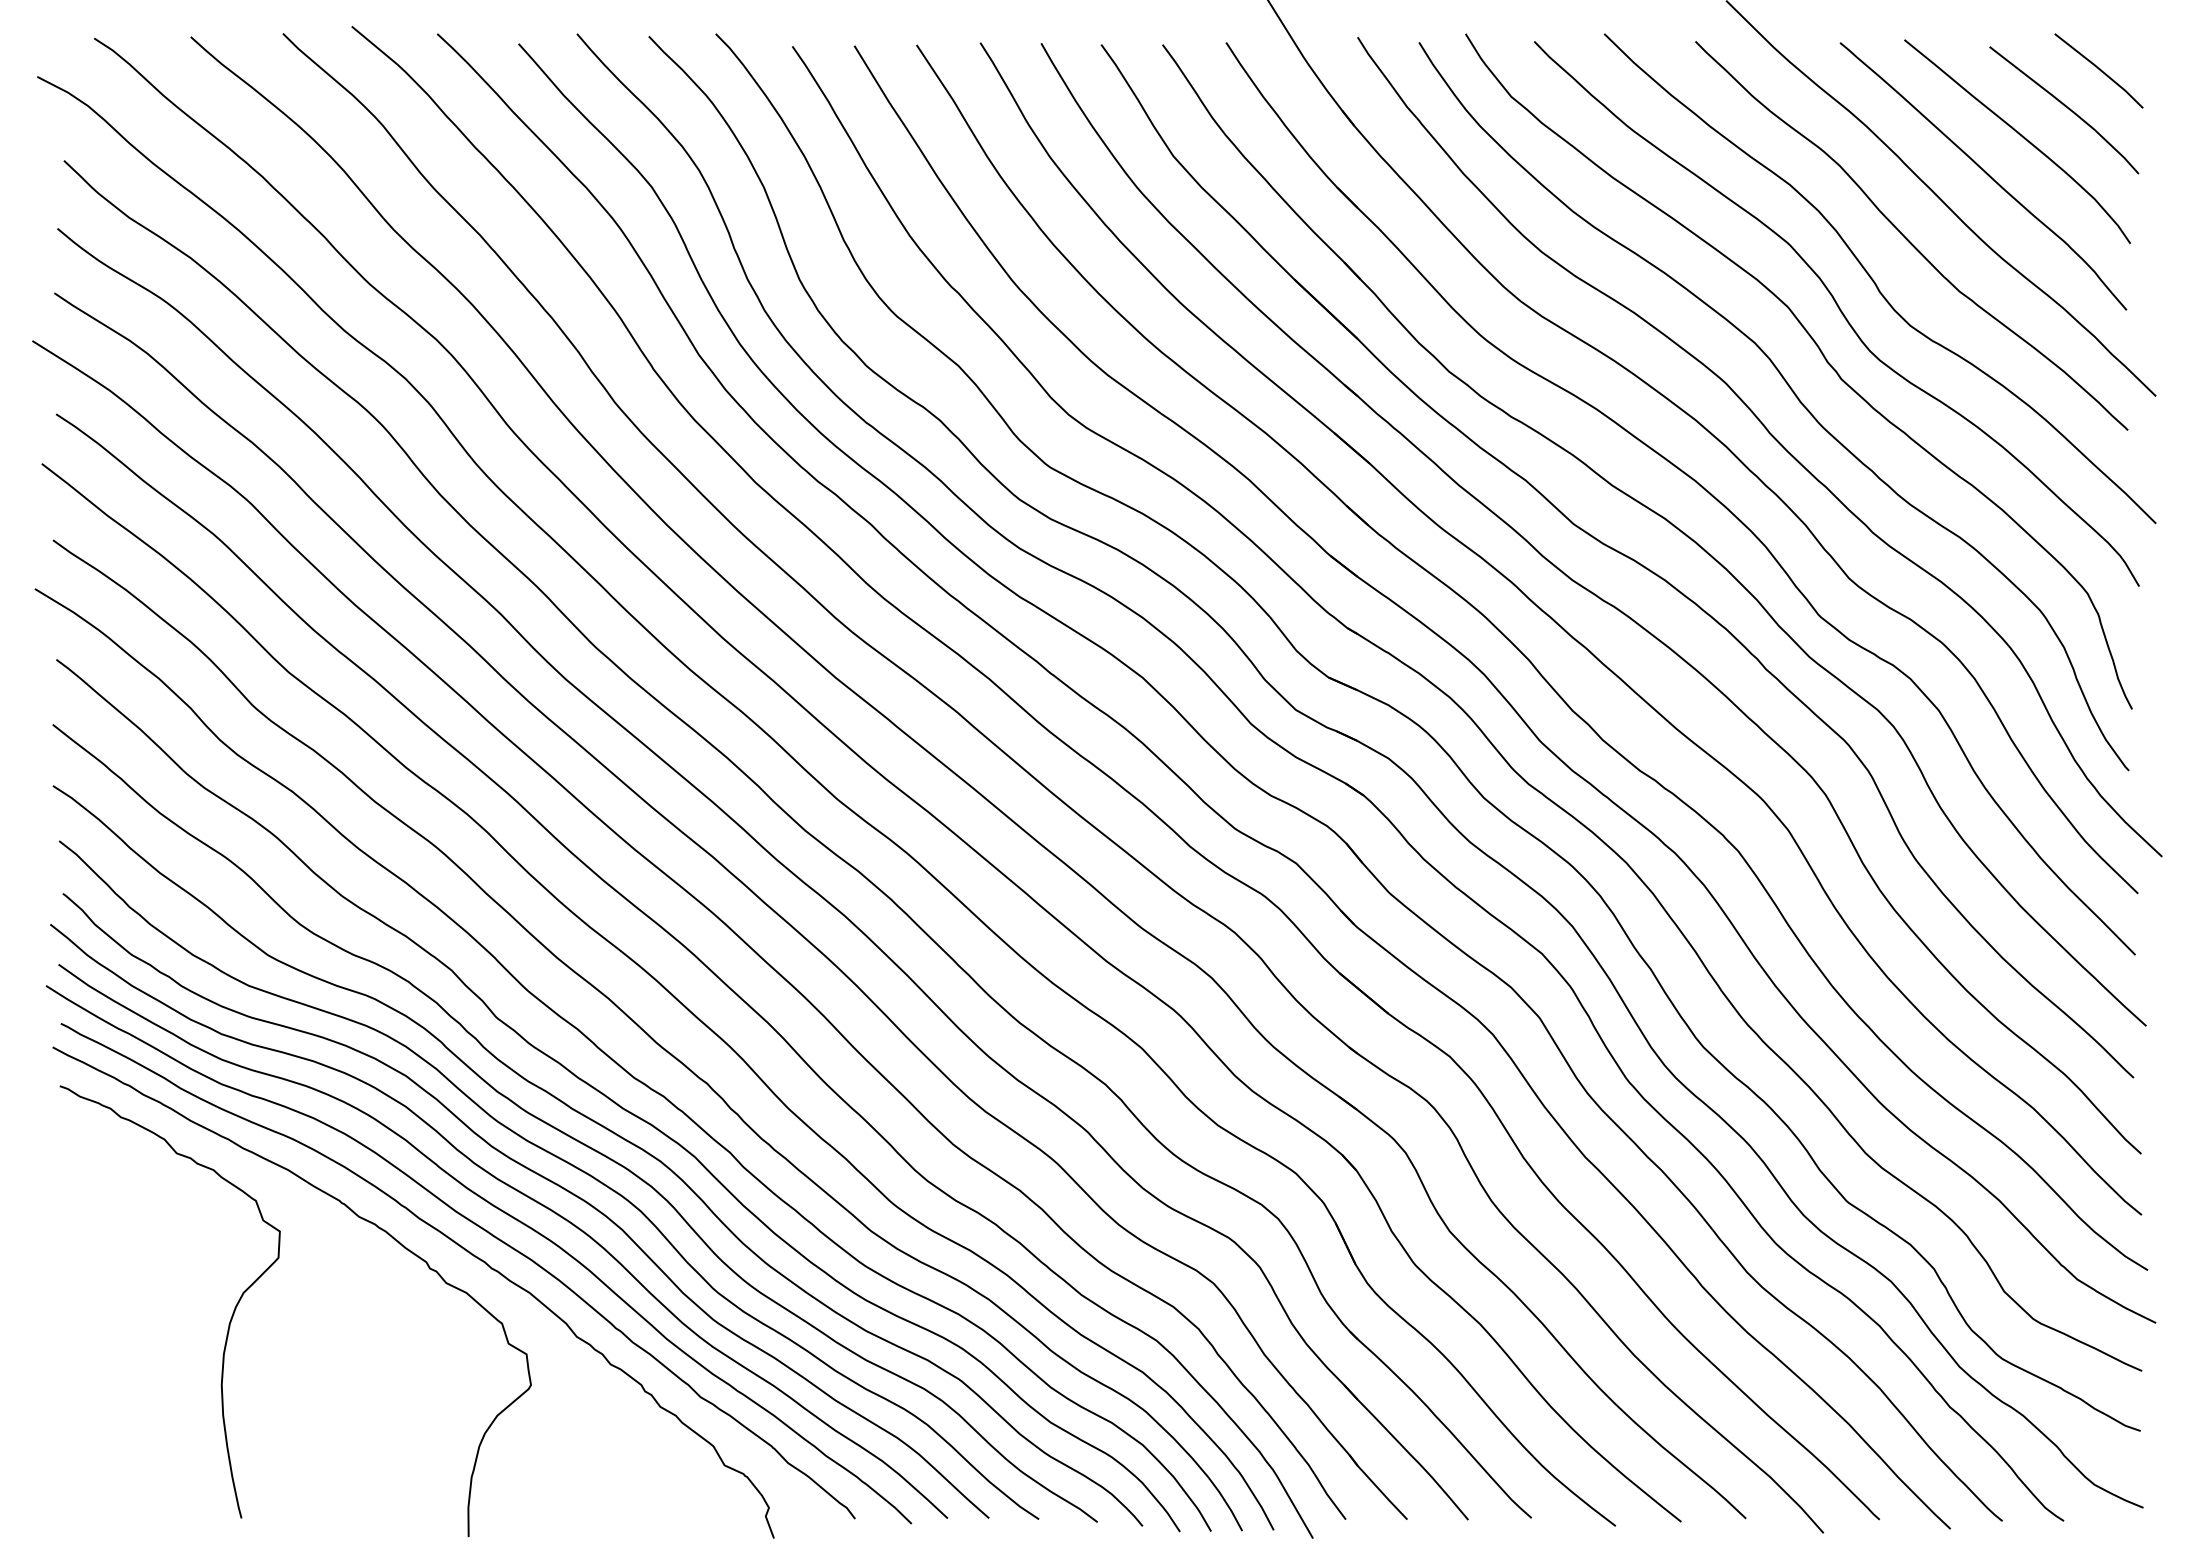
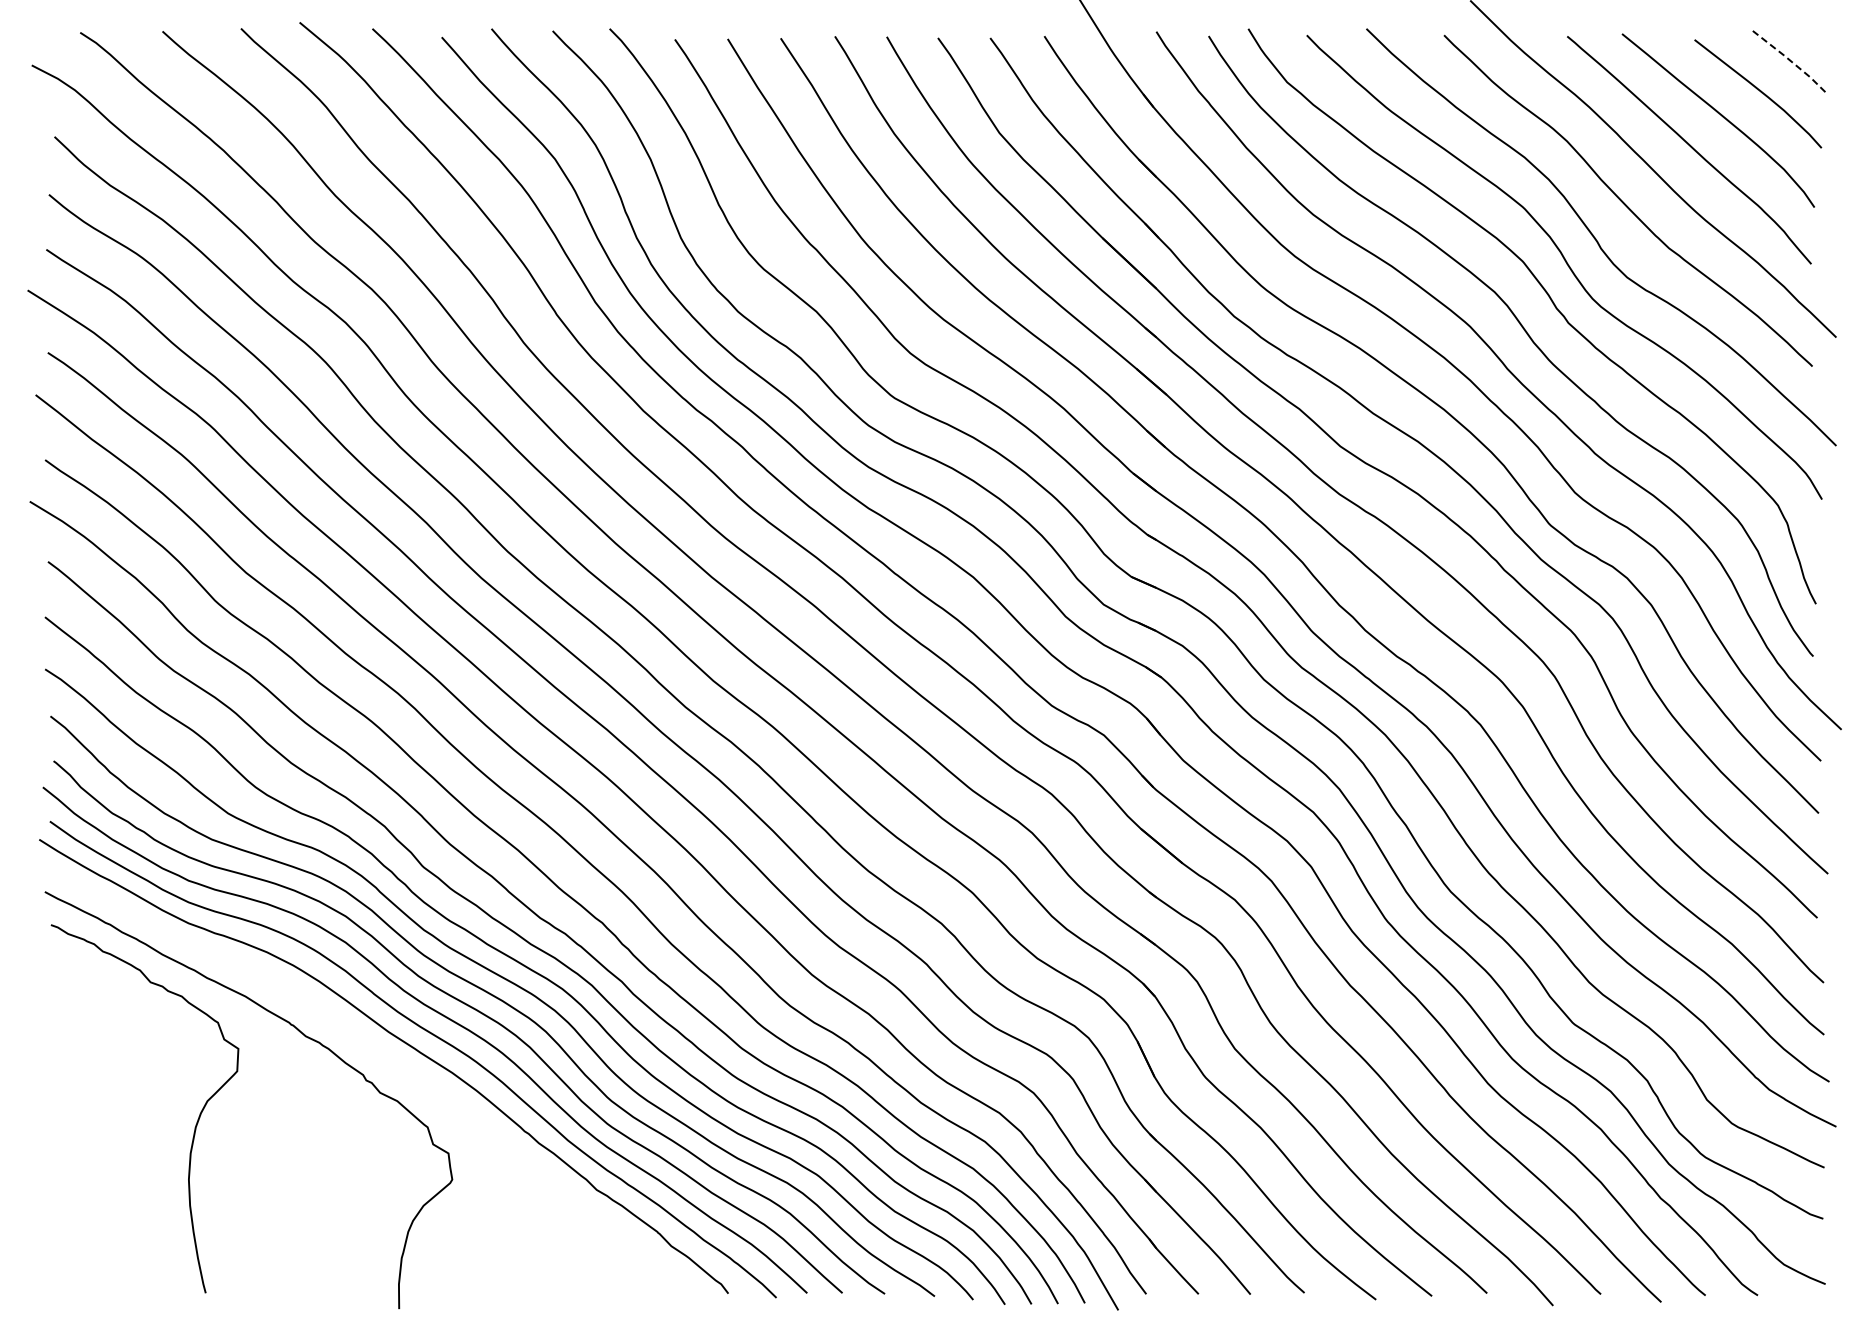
line: (2099, 69) -> (1788, 59), solid -> dashed
curve: (446, 1238) -> (380, 1054), removed

